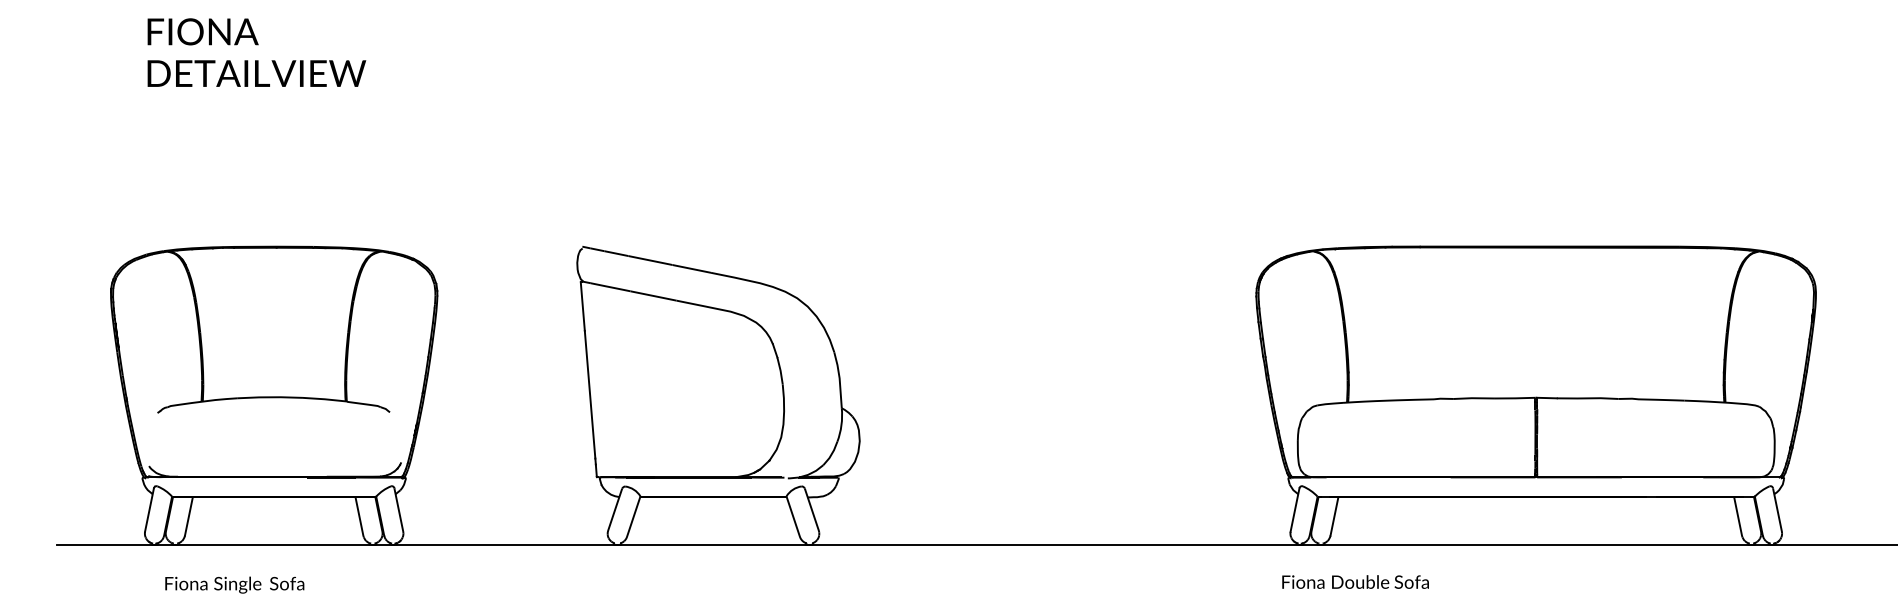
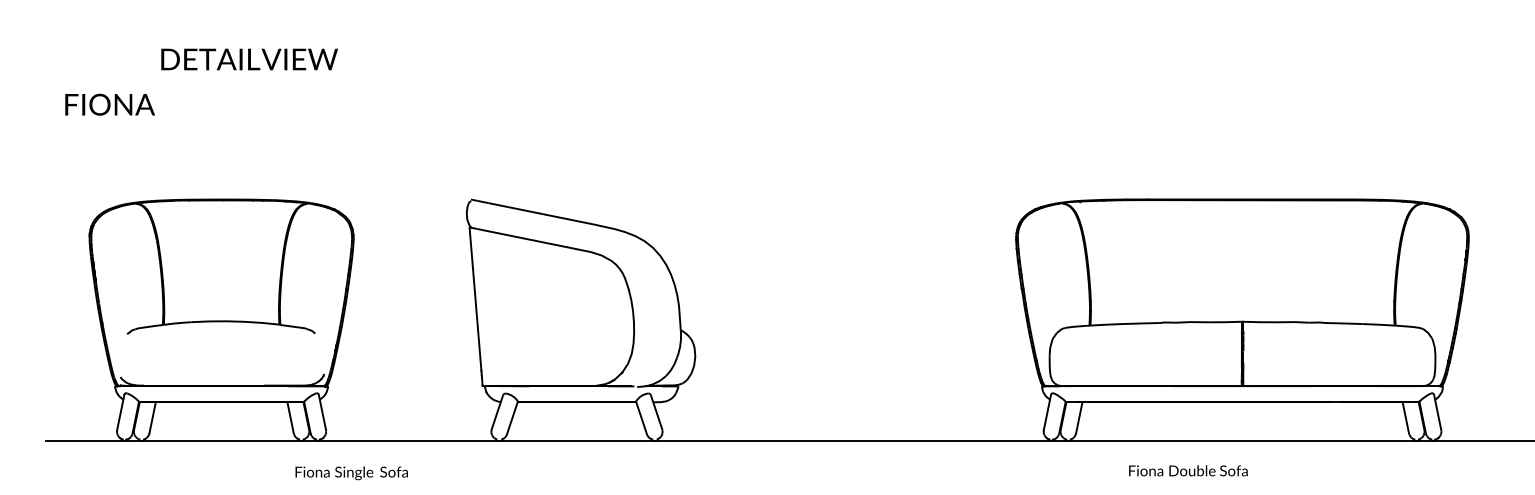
text: (202, 31) -> (109, 104), moved
text: (256, 73) -> (249, 59), moved
text: (1355, 581) -> (1188, 470), moved
text: (234, 585) -> (351, 473), moved

